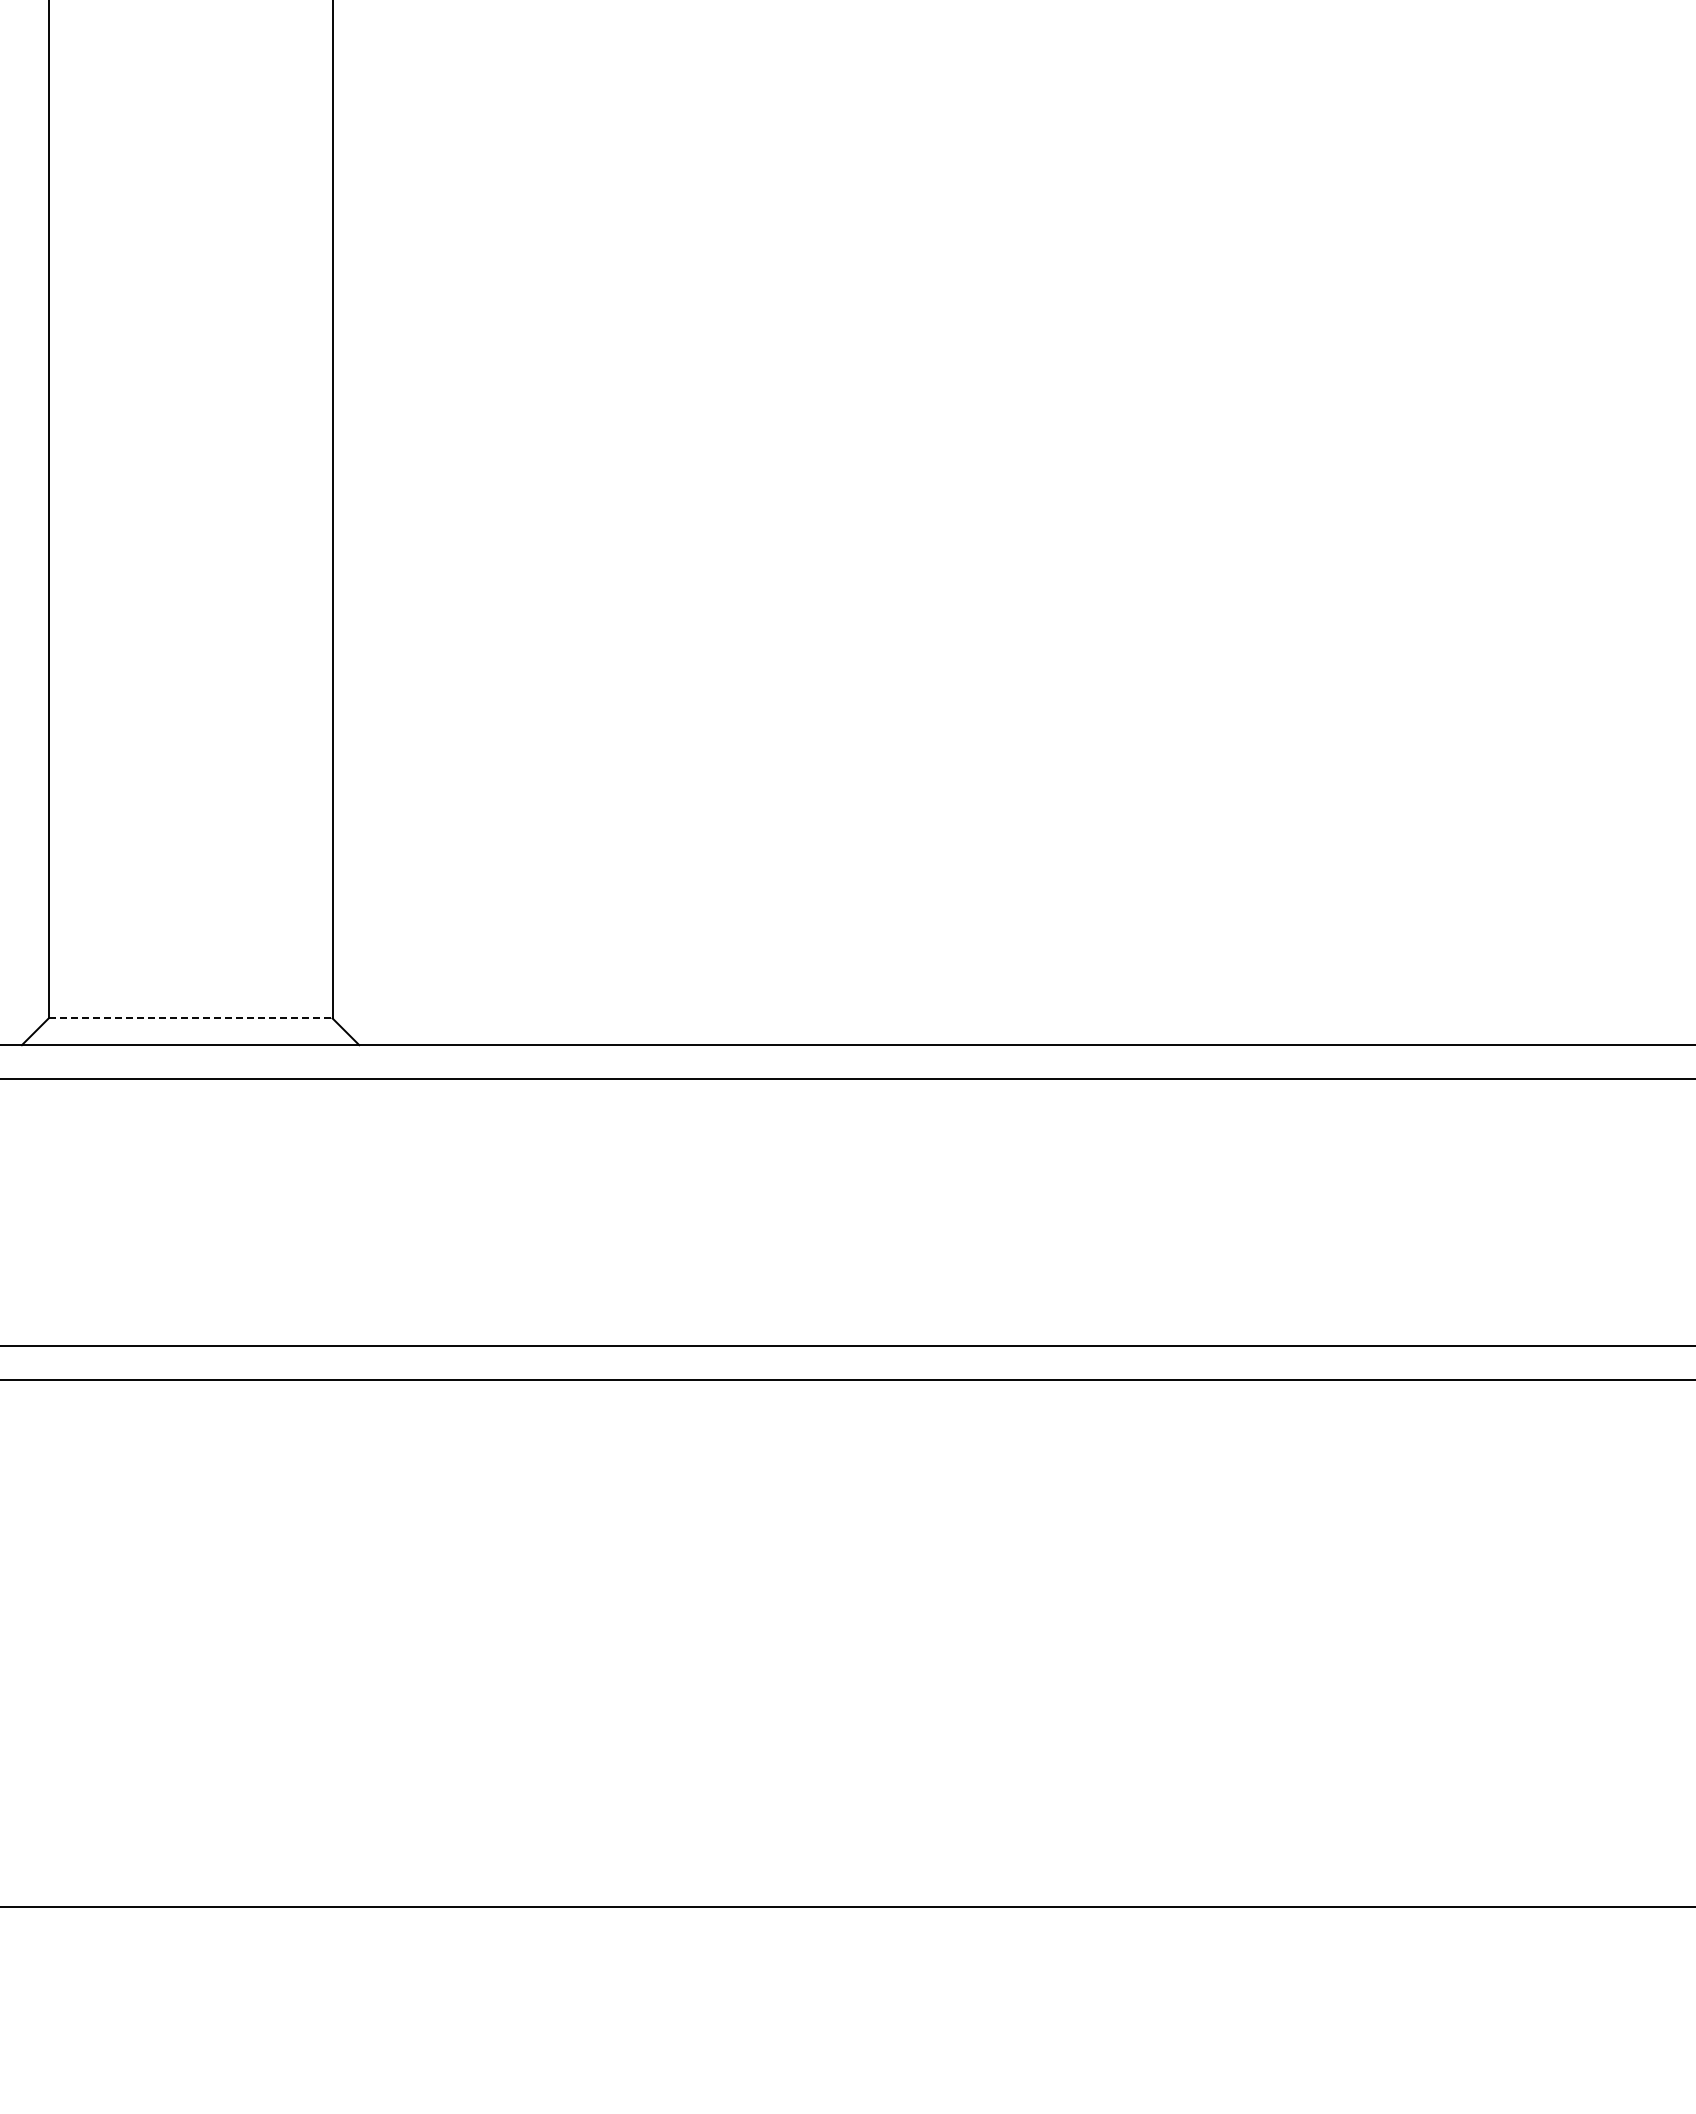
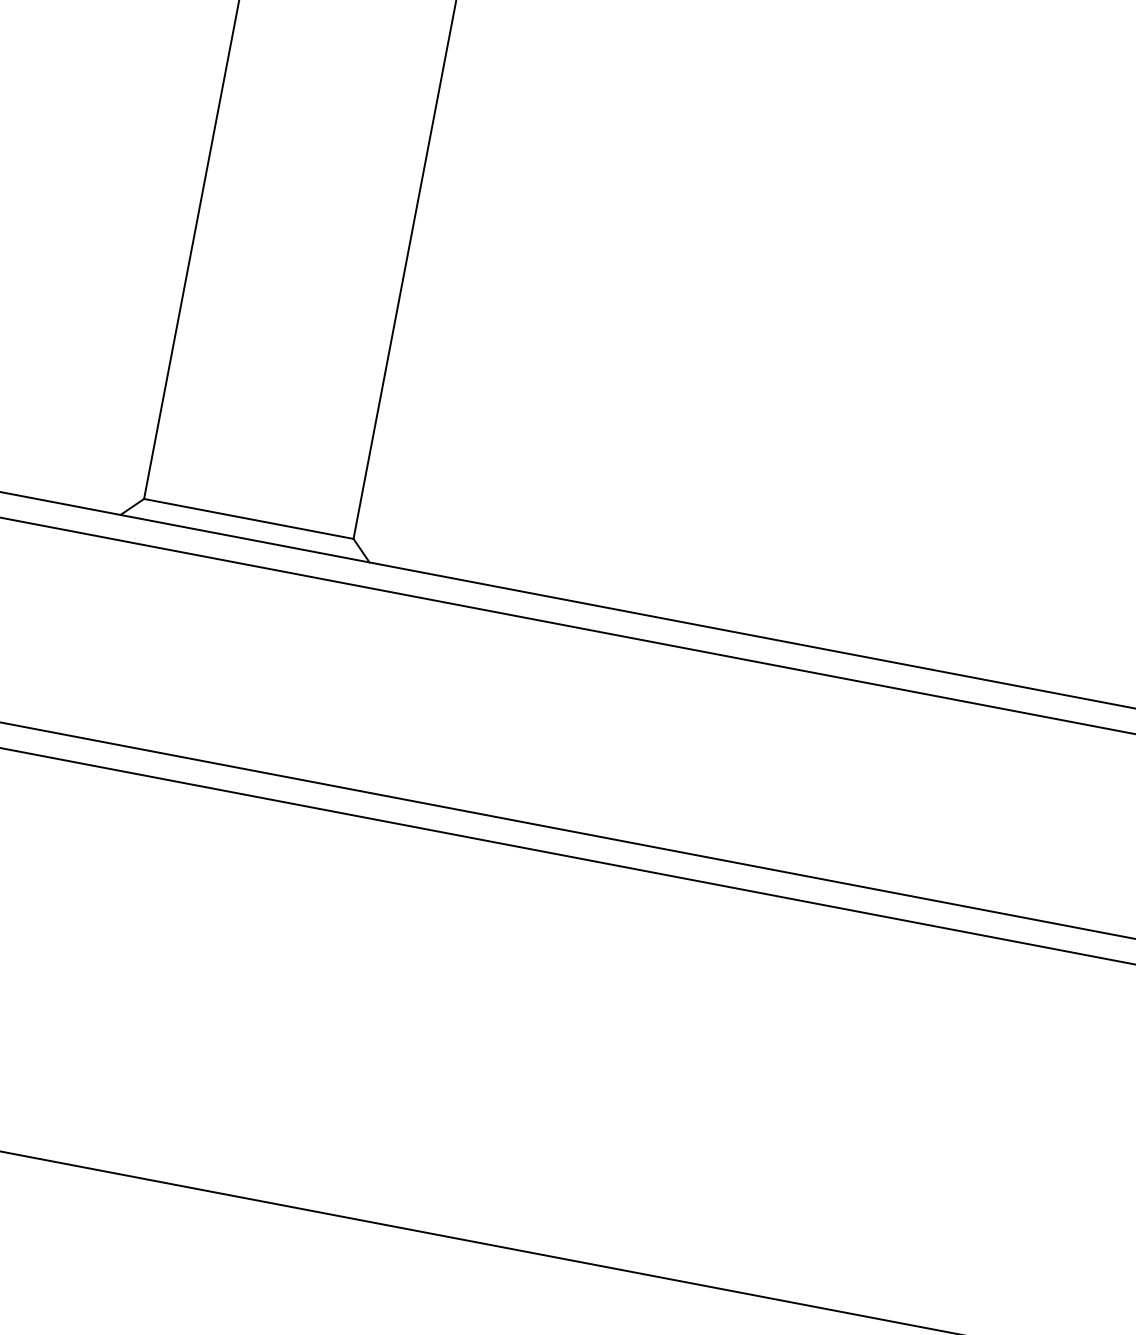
line: (190, 1018) -> (248, 519), dashed -> solid

